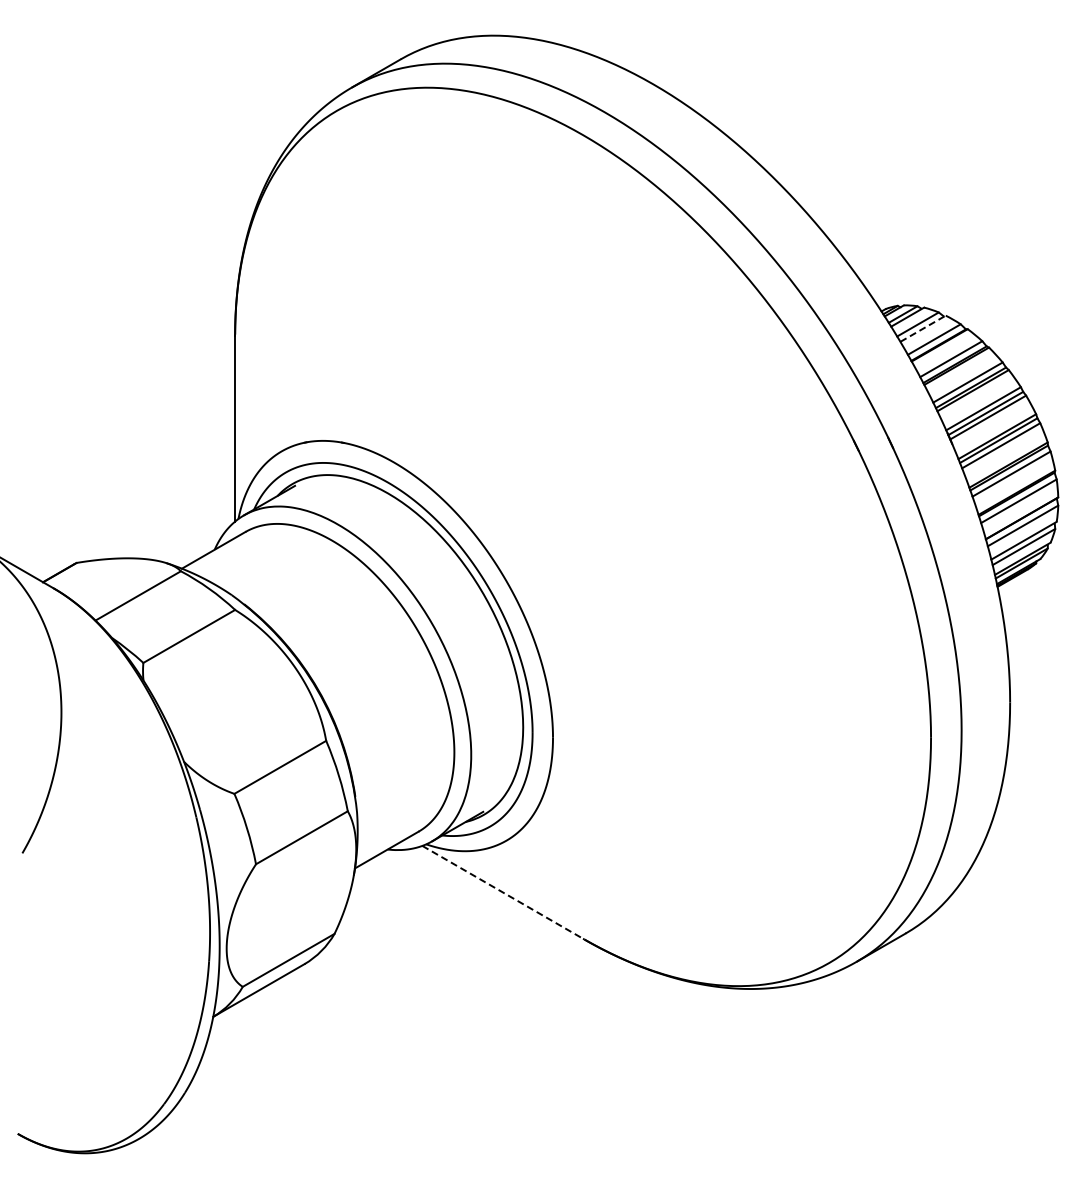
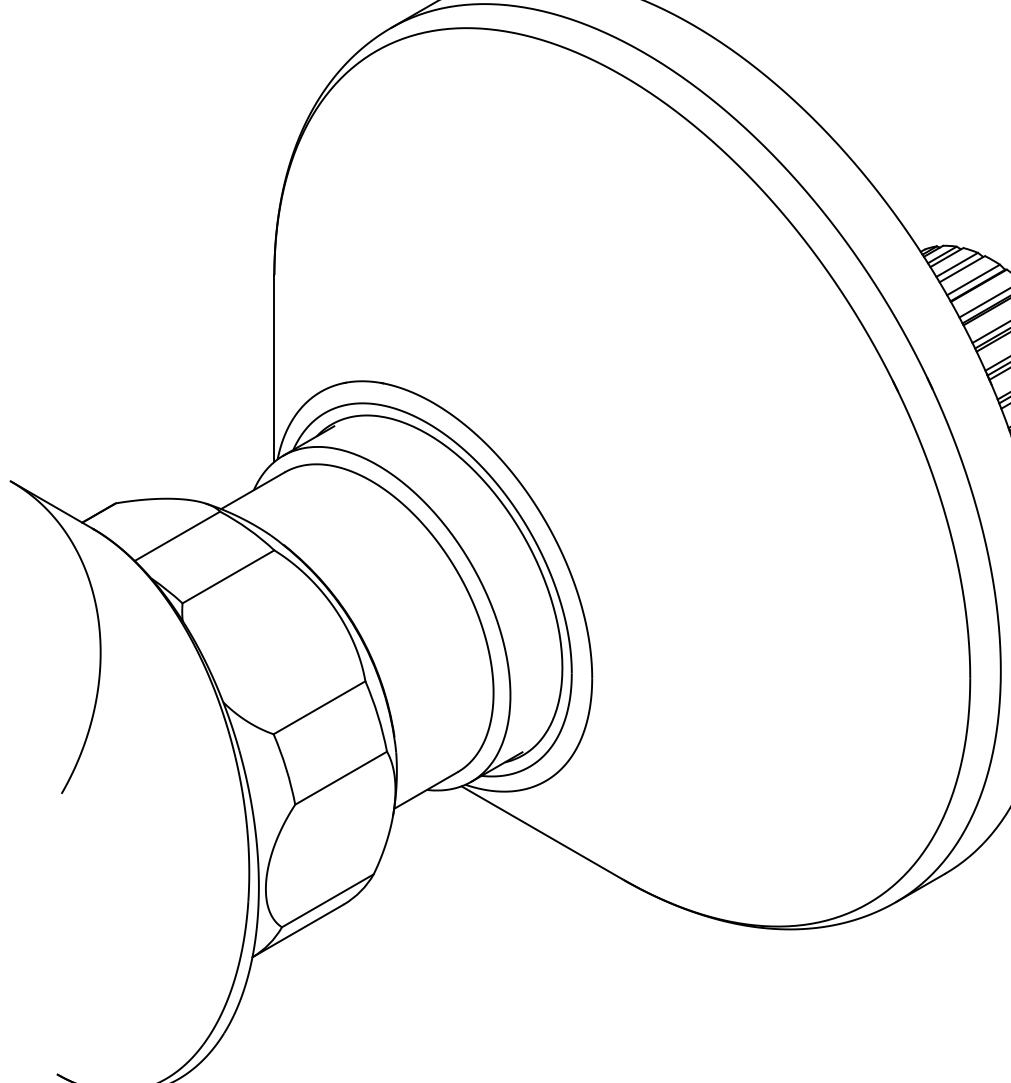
line: (923, 328) -> (962, 268), dashed -> solid
line: (502, 892) -> (541, 832), dashed -> solid

